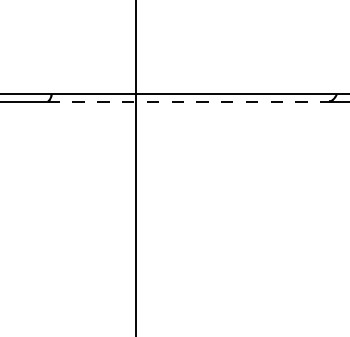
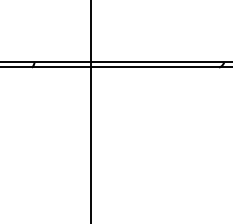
line: (188, 101) -> (125, 67), dashed -> solid

